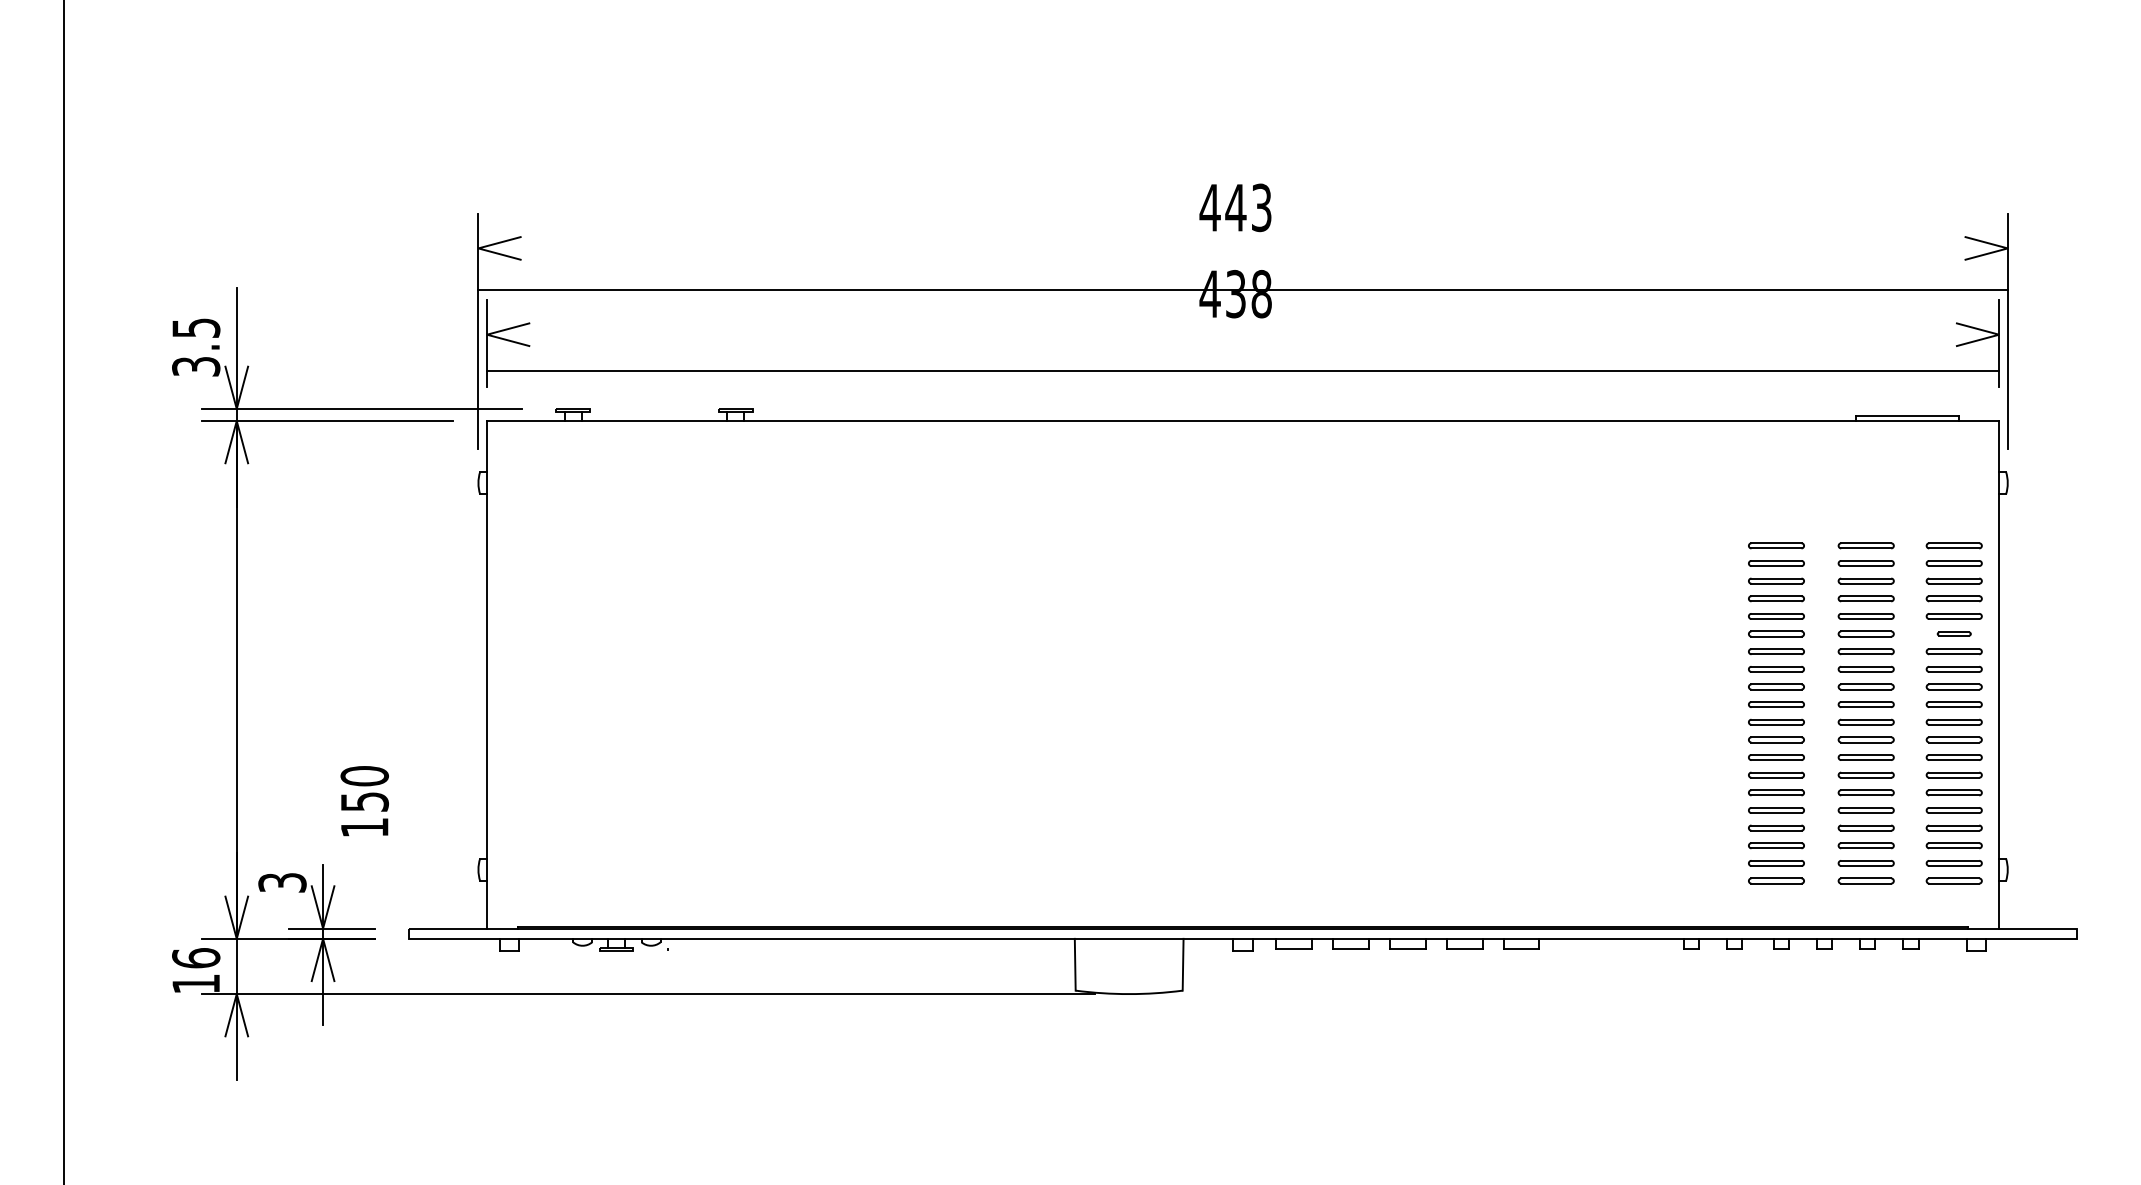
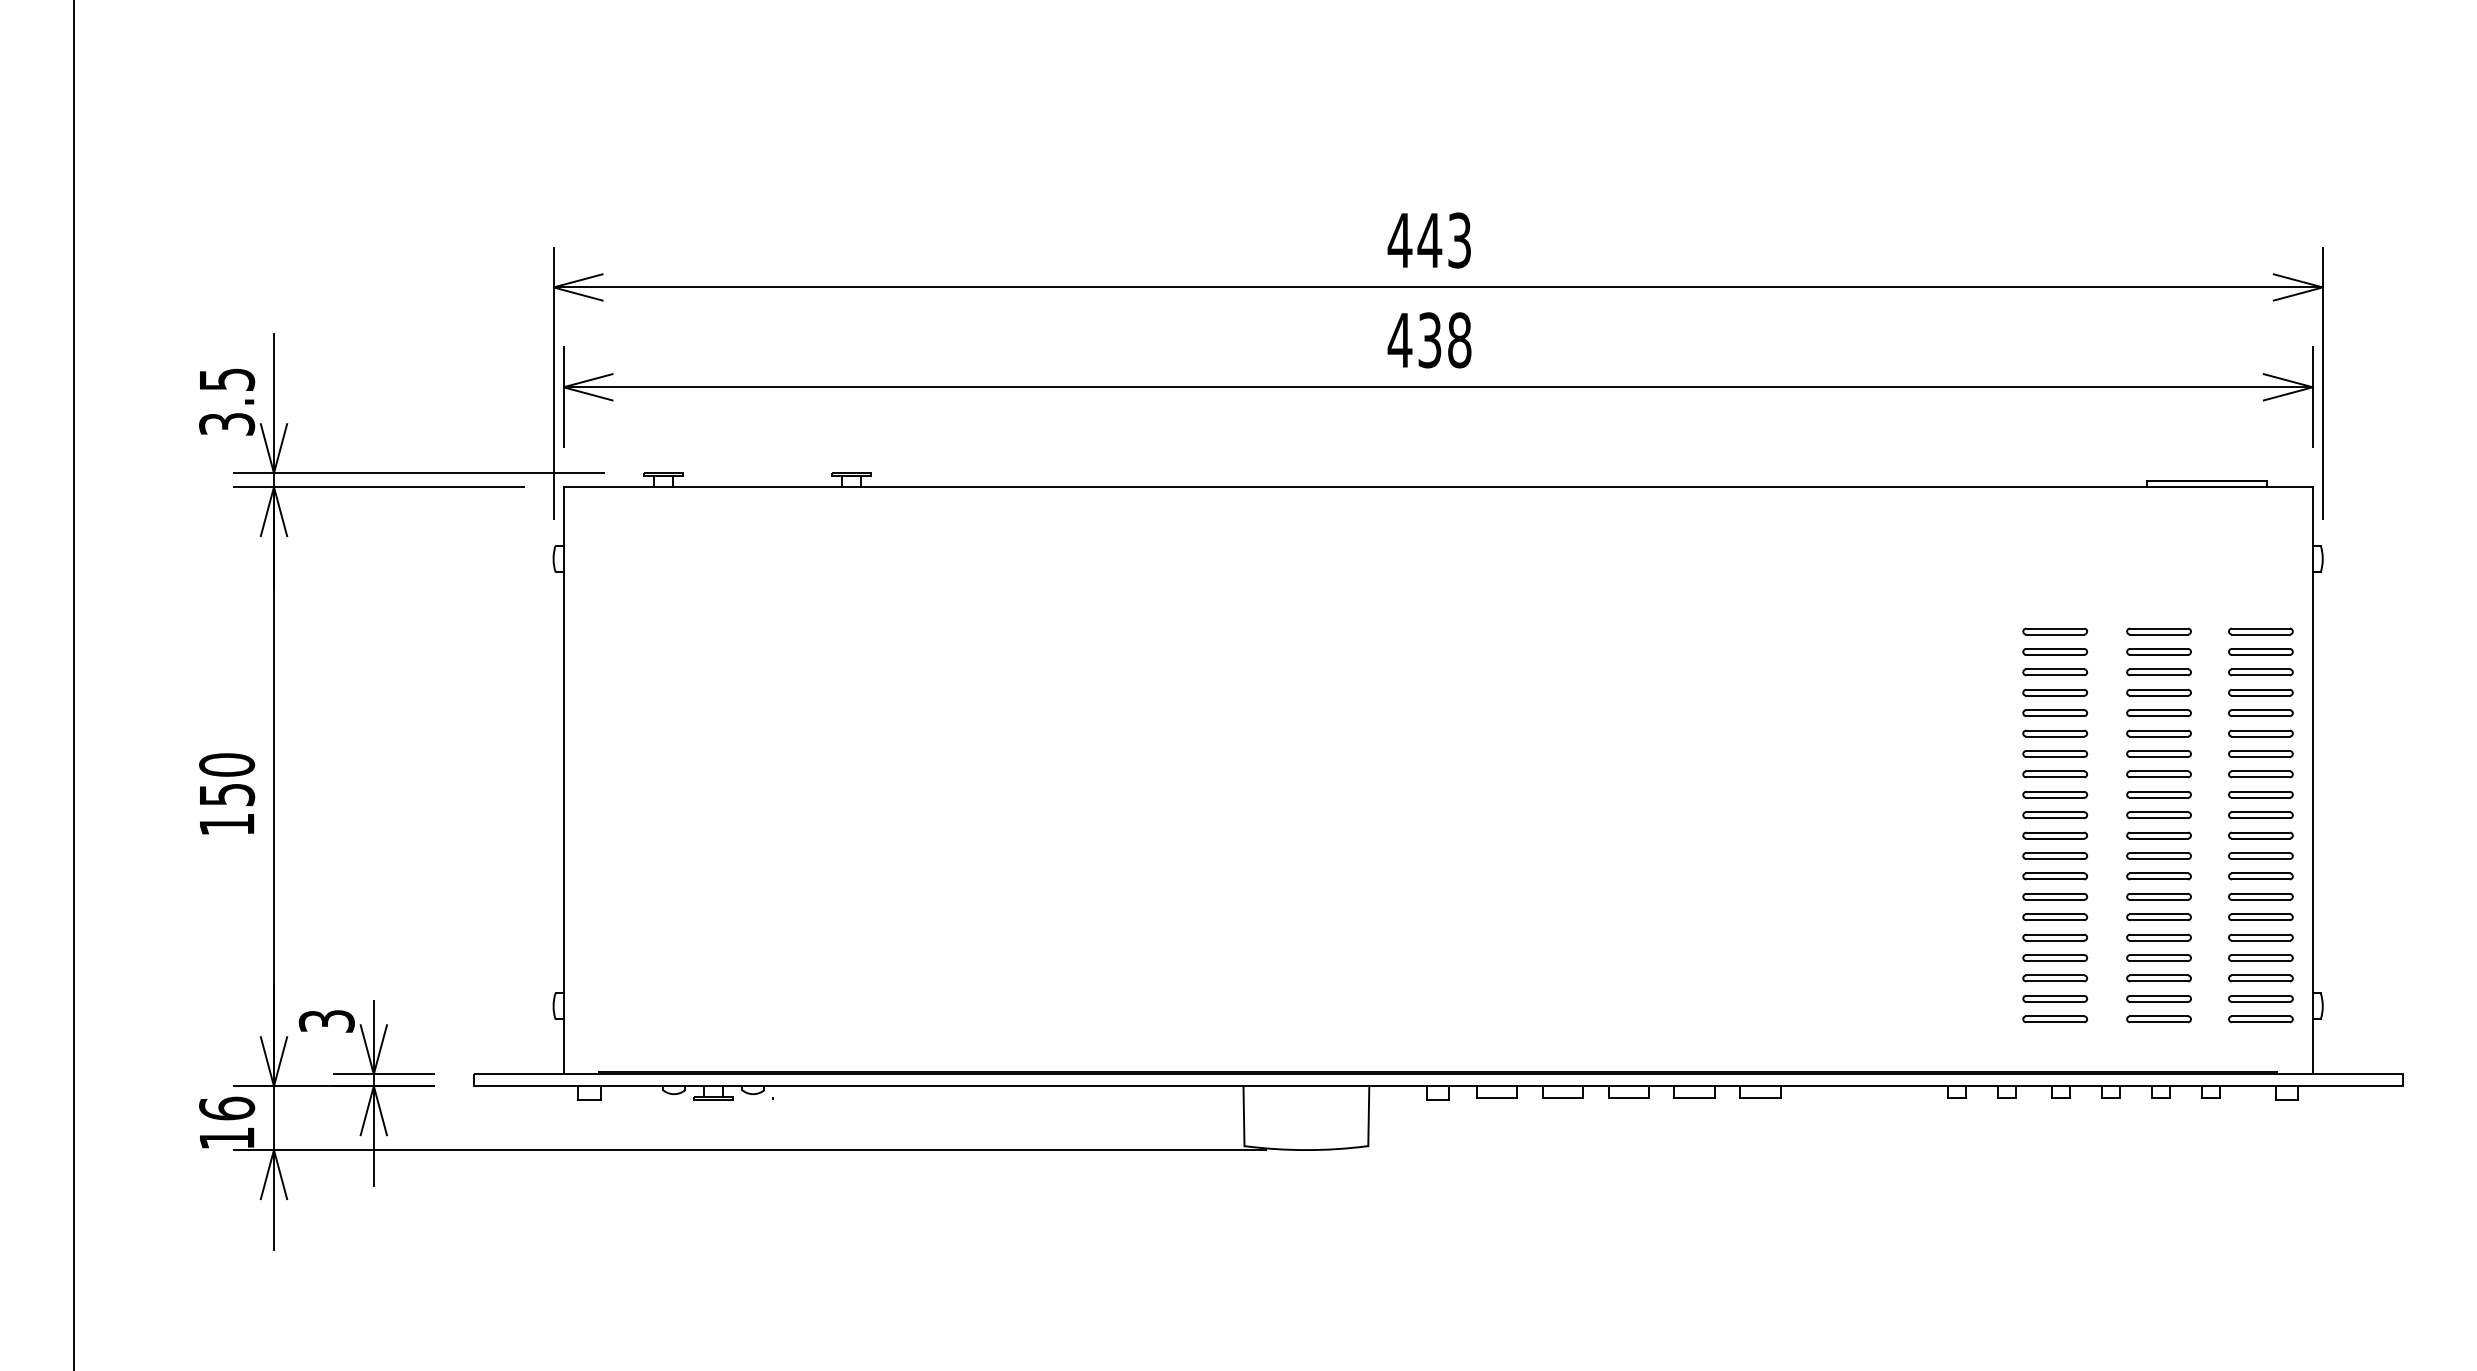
line: (1242, 289) -> (1437, 287), moved
line: (1242, 371) -> (1437, 387), moved
part: (1953, 633) -> (2260, 733), size x1.67
text: (365, 800) -> (227, 793), moved

